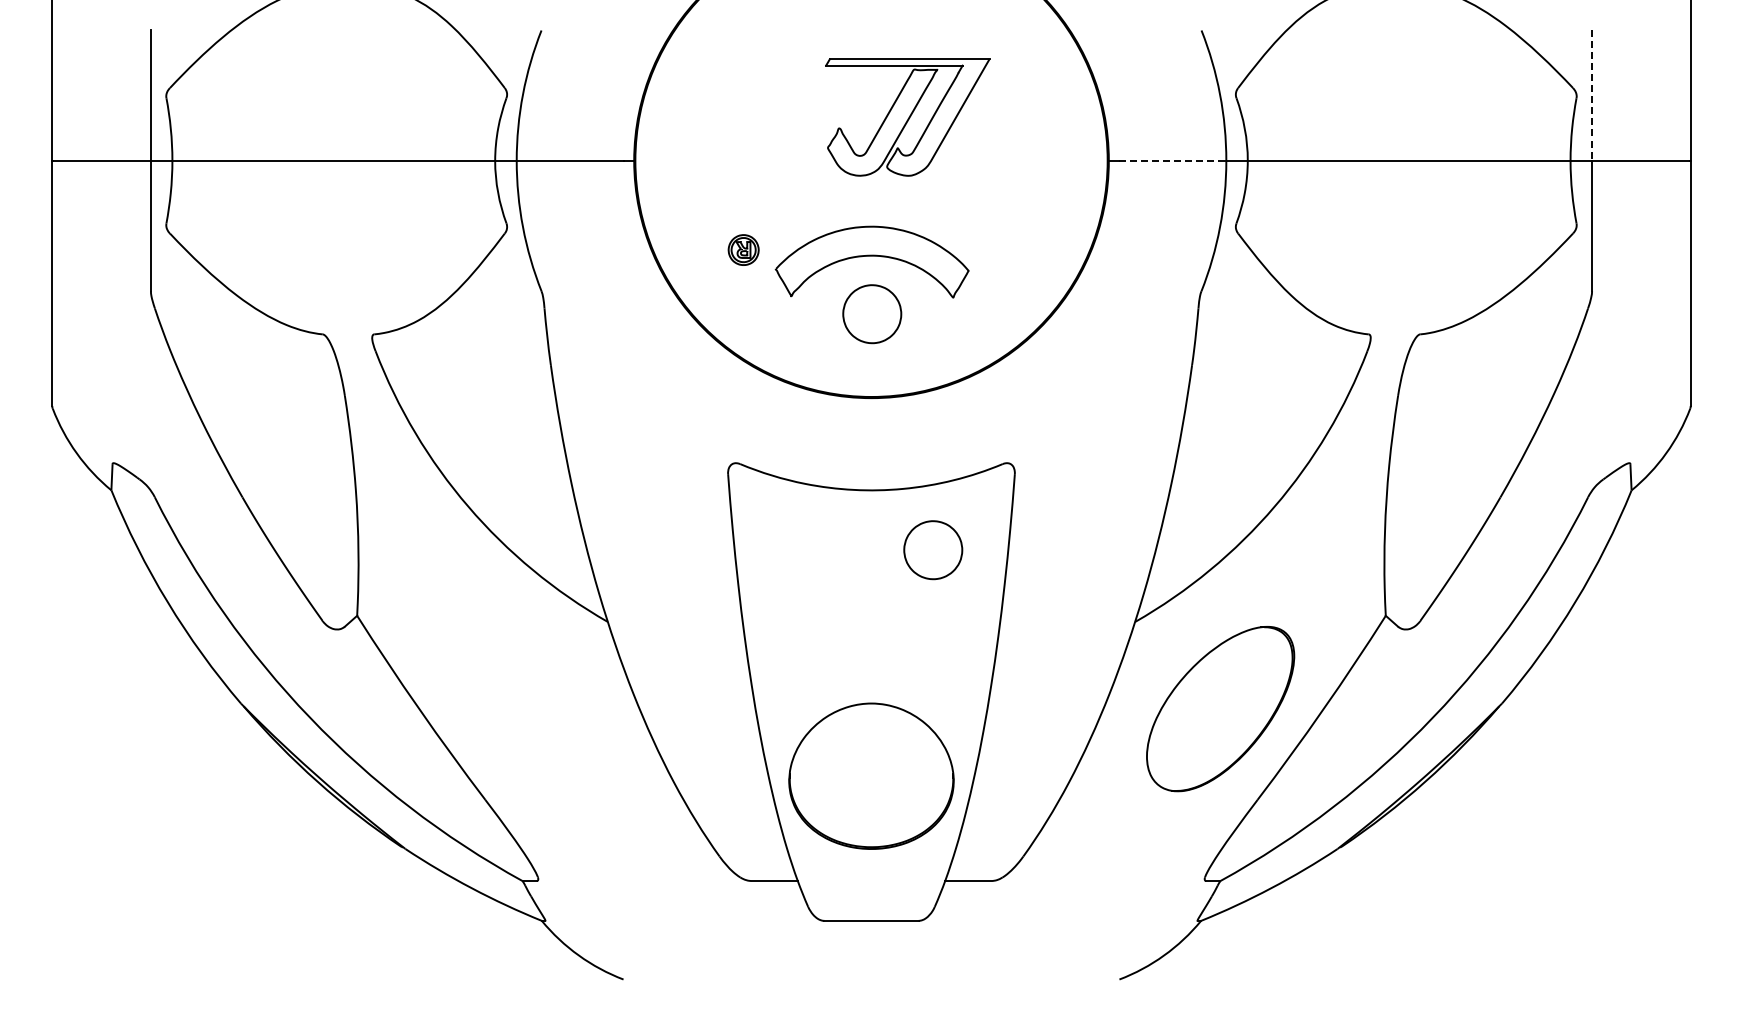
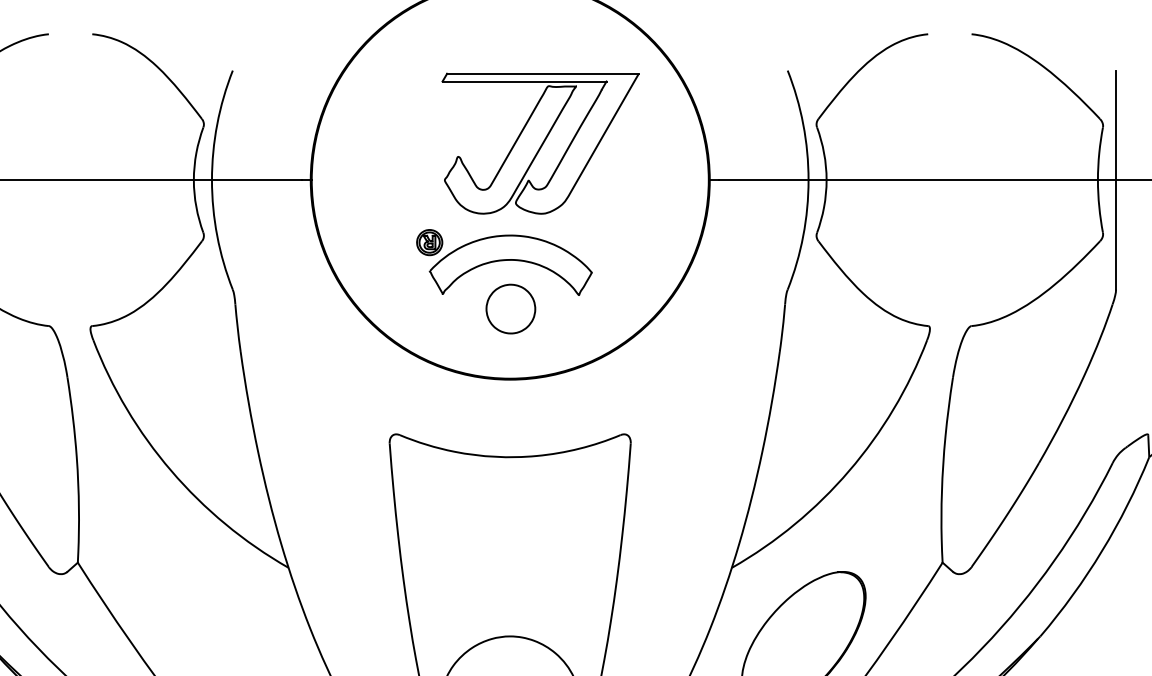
line: (1592, 96) -> (1116, 126), dashed -> solid
part: (907, 117) -> (540, 143), size x1.43
line: (1173, 160) -> (764, 179), dashed -> solid
part: (743, 249) -> (429, 242), moved
part: (933, 550) -> (562, 507), removed

